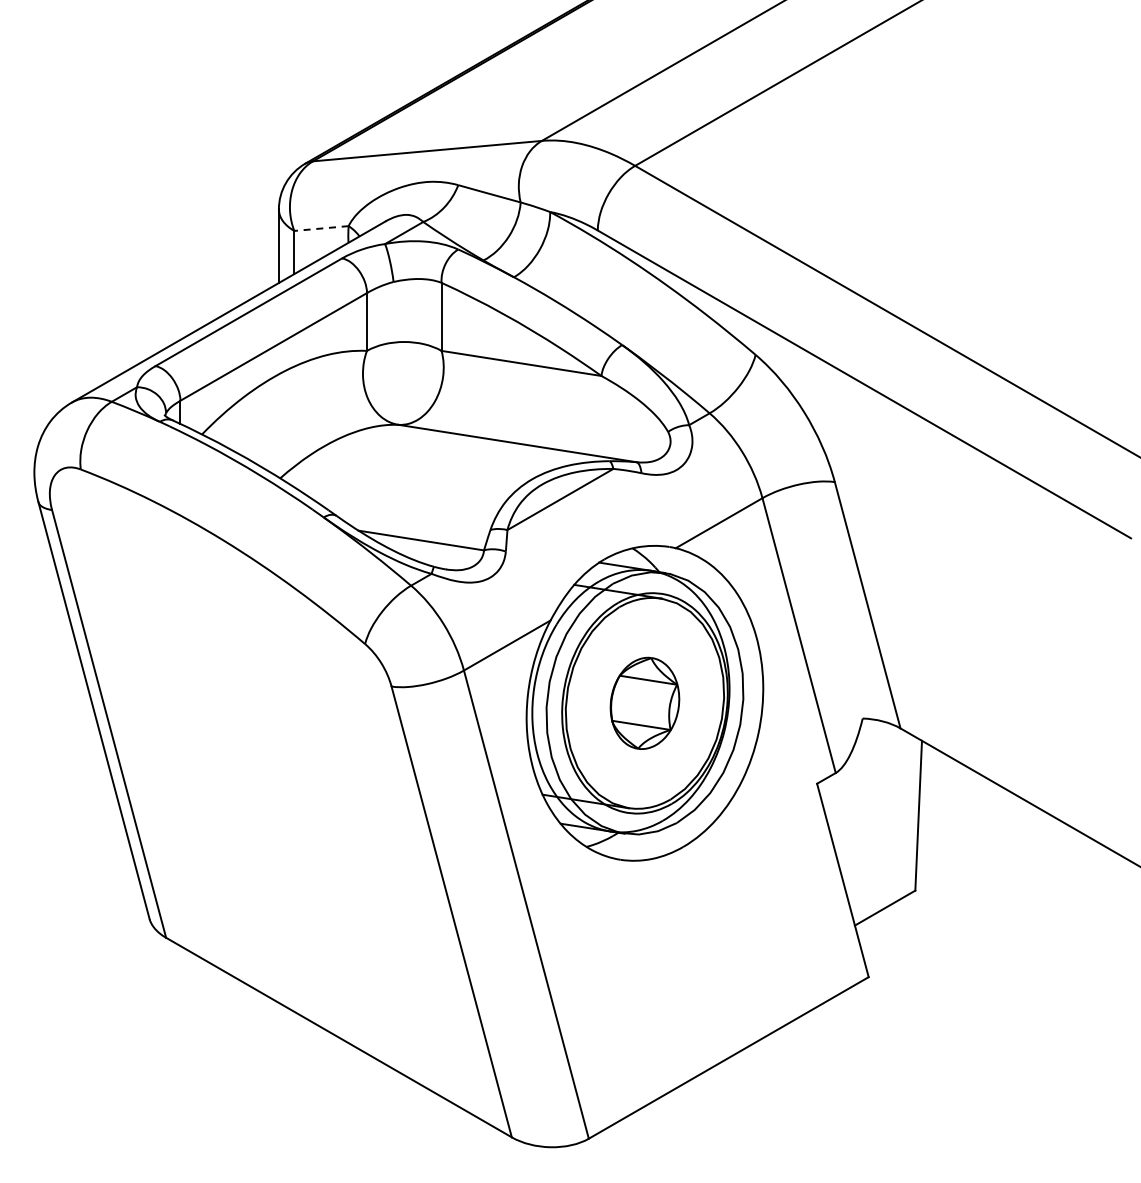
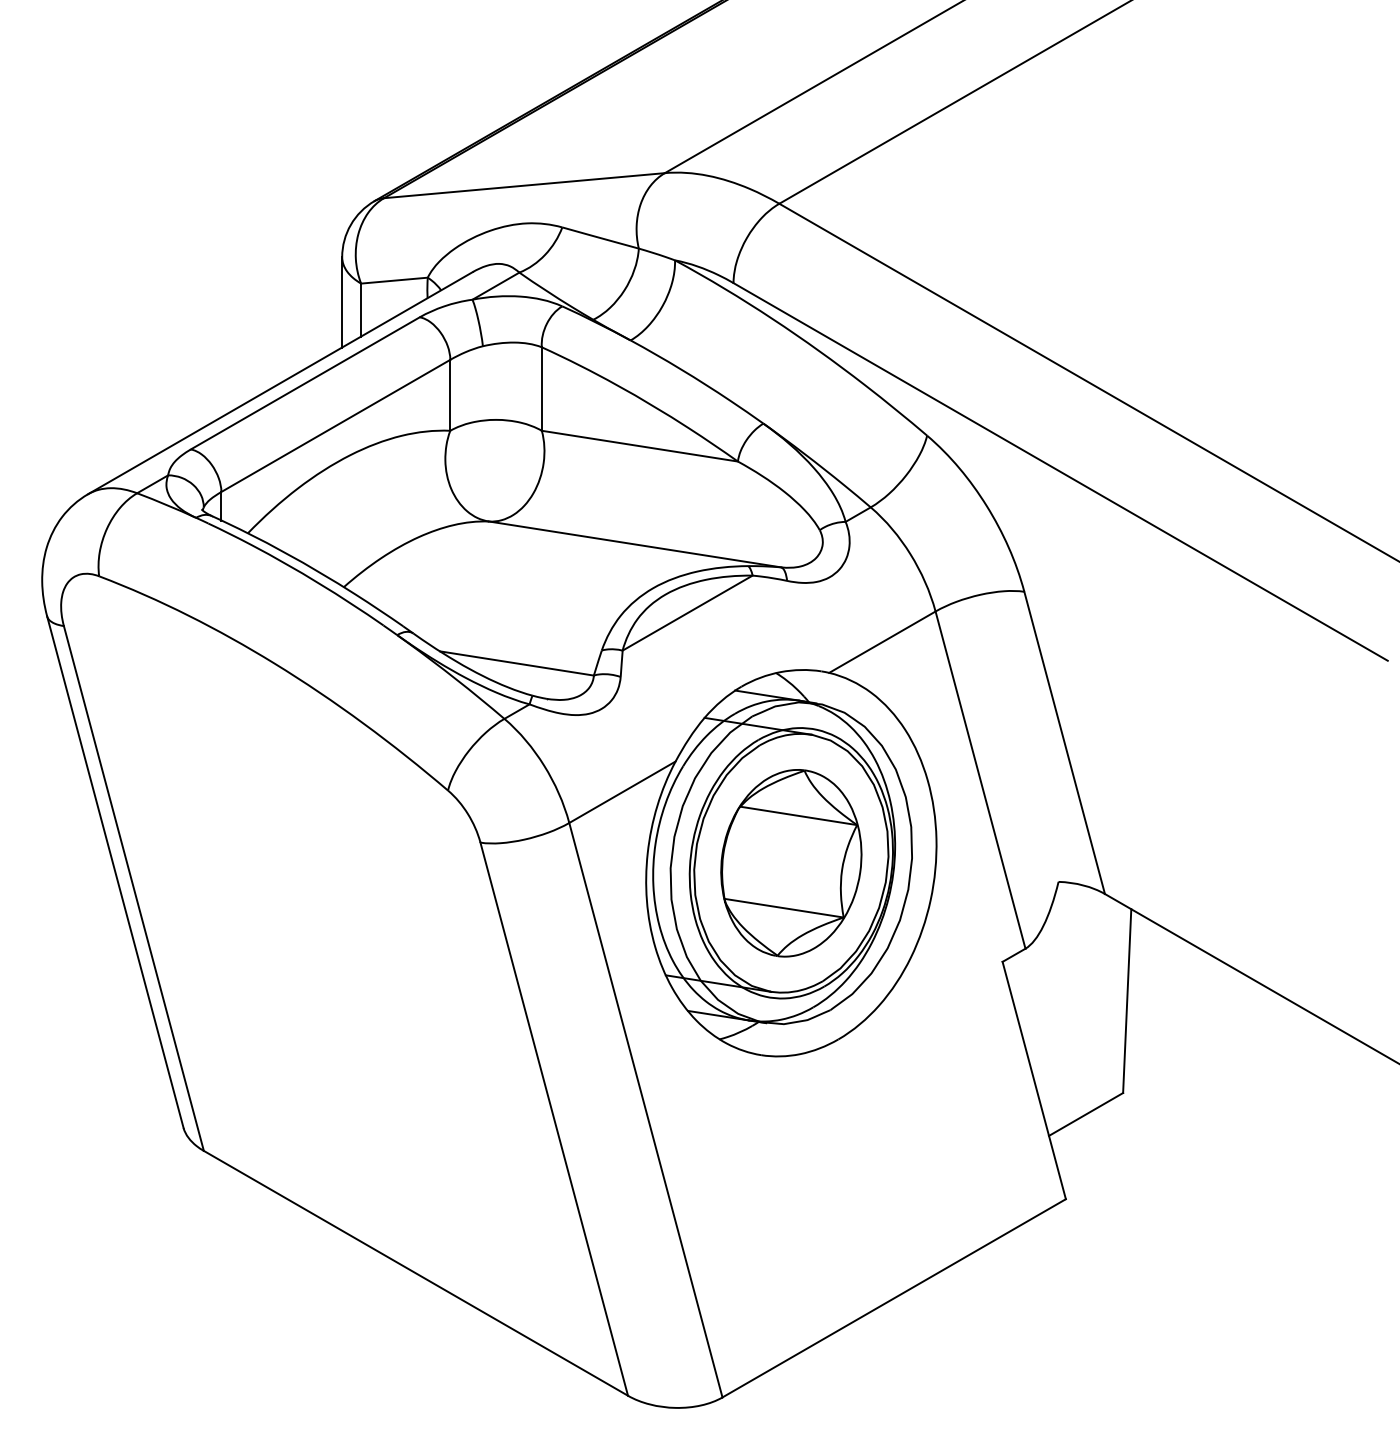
line: (321, 228) -> (394, 280), dashed -> solid
part: (644, 703) -> (790, 863), size x1.67

